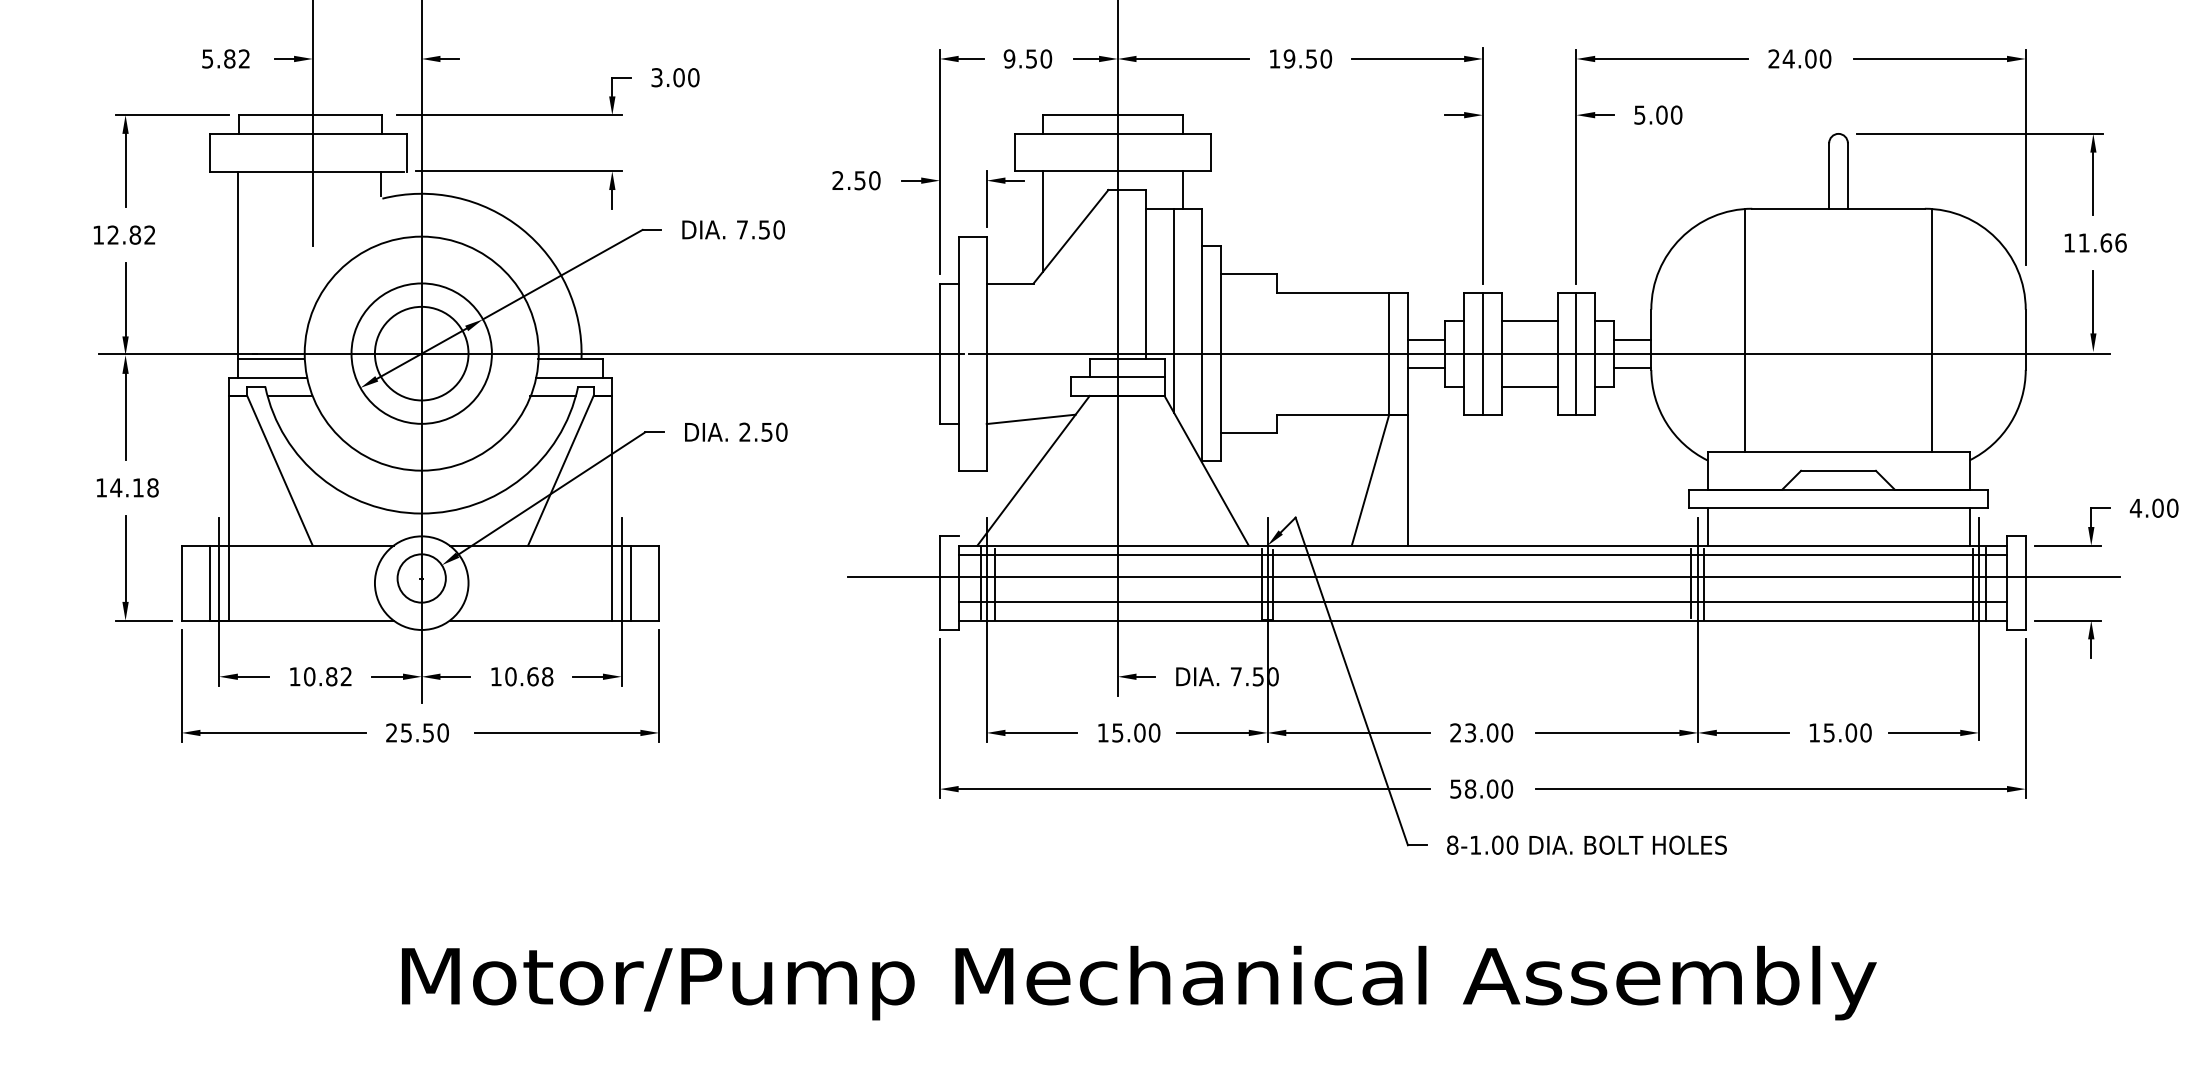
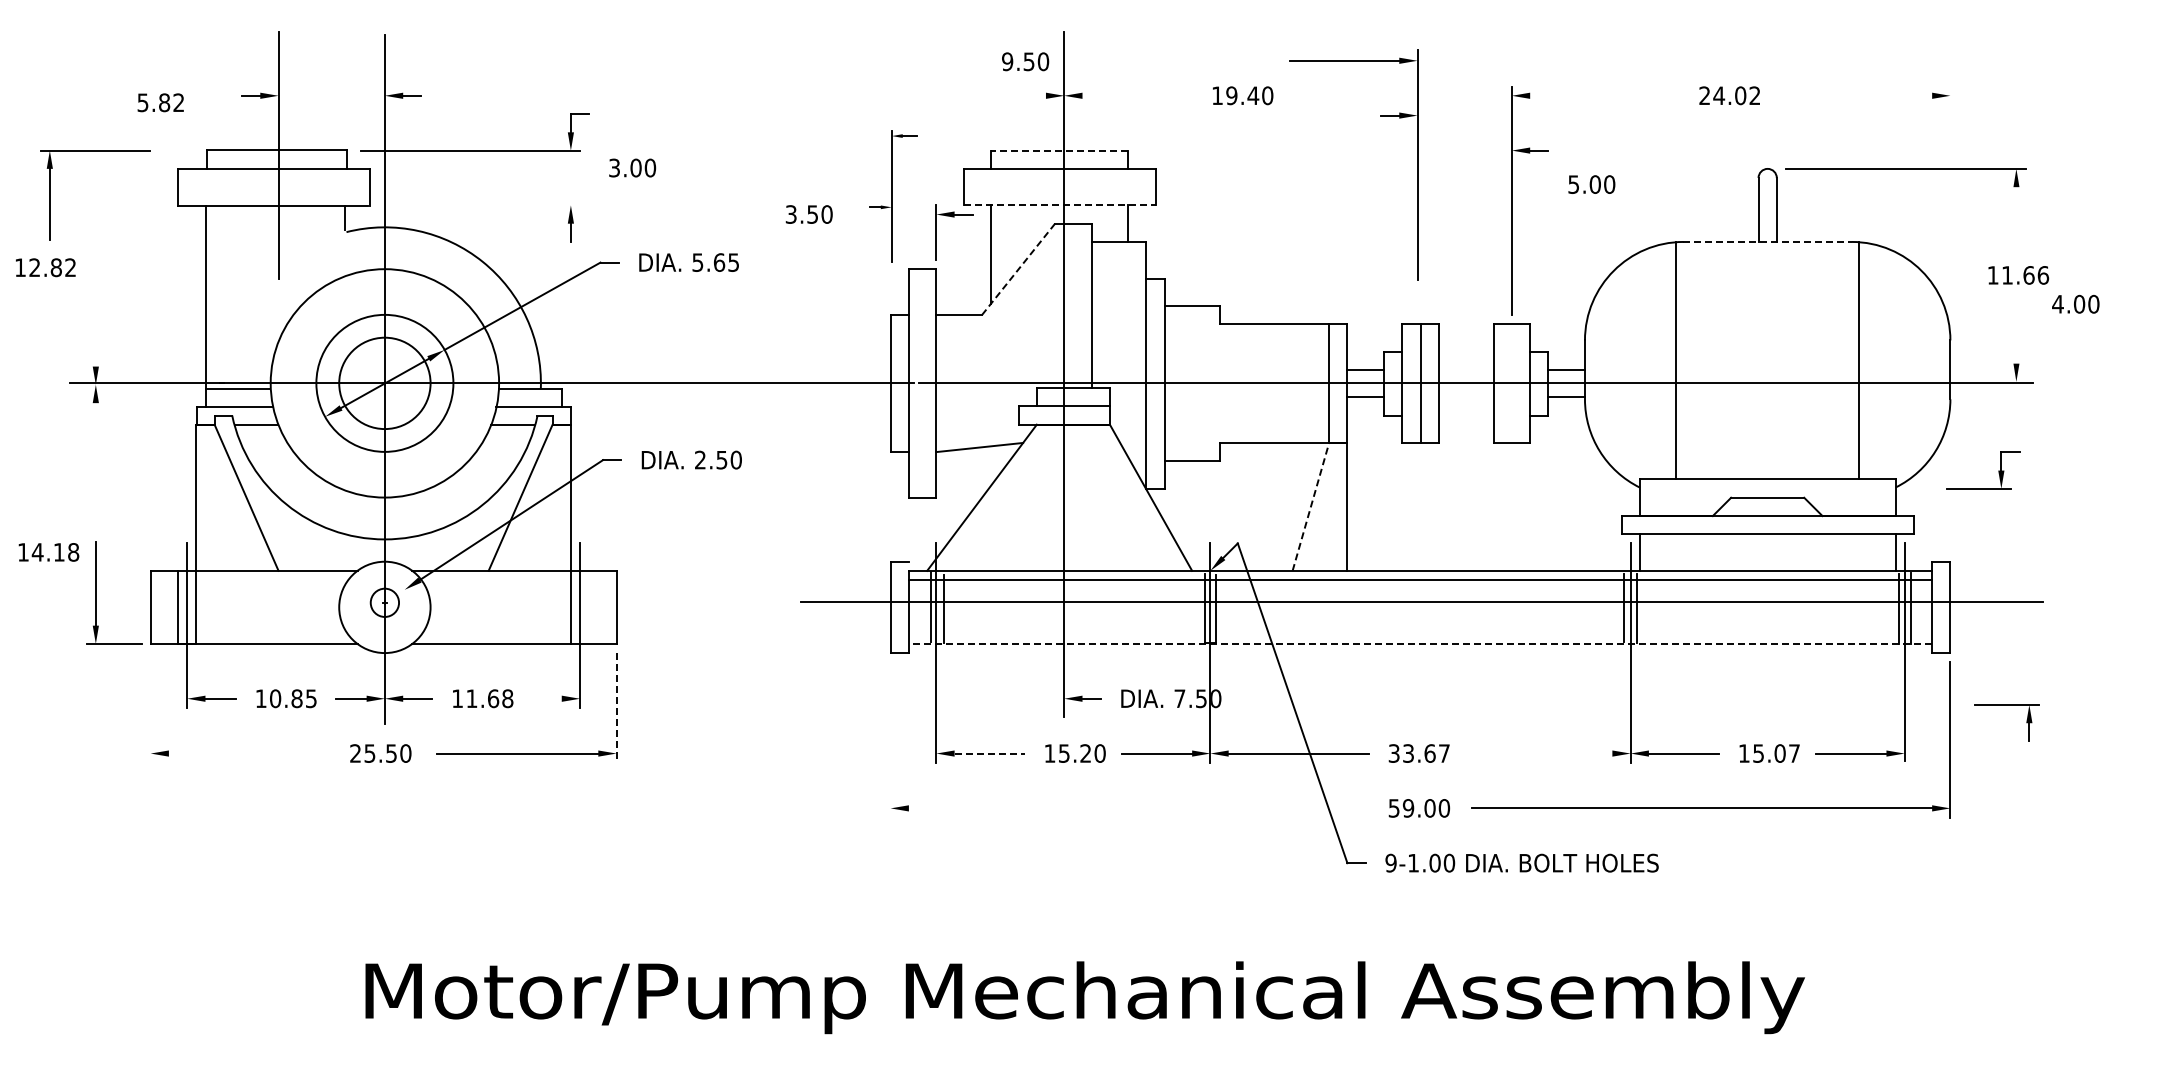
text: (225, 58) -> (160, 102), moved
text: (1027, 58) -> (1025, 61), moved
line: (1086, 58) -> (1033, 95), removed
line: (1192, 58) -> (1137, 95), removed
text: (1311, 58) -> (1253, 95), 19.50 -> 19.40
line: (1671, 58) -> (1604, 95), removed
text: (1825, 58) -> (1754, 95), 24.00 -> 24.02
line: (1930, 58) -> (1857, 95), removed
text: (675, 77) -> (632, 167), moved
line: (1112, 115) -> (1059, 150), solid -> dashed
text: (1658, 115) -> (1591, 184), moved
part: (172, 116) -> (95, 151), moved
part: (1444, 116) -> (1380, 116), moved
line: (2025, 157) -> (1950, 191), removed
part: (942, 162) -> (893, 196), size x0.6
line: (518, 171) -> (479, 205), removed
line: (1112, 171) -> (1059, 205), solid -> dashed
text: (837, 180) -> (790, 214), 2.50 -> 3.50
line: (2093, 183) -> (2016, 217), removed
line: (1839, 208) -> (1768, 241), solid -> dashed
text: (760, 229) -> (715, 262), 7.50 -> 5.65
text: (124, 234) -> (45, 267), moved
line: (1070, 236) -> (1018, 269), solid -> dashed
line: (125, 299) -> (95, 330), removed
line: (2093, 301) -> (2016, 332), removed
line: (1174, 309) -> (1119, 340), removed
line: (1528, 320) -> (1465, 351), removed
line: (1576, 353) -> (1511, 383), removed
line: (1528, 386) -> (1465, 415), removed
line: (125, 416) -> (95, 444), removed
line: (1370, 479) -> (1310, 506), solid -> dashed
text: (127, 487) -> (48, 552), moved
text: (2153, 507) -> (2075, 303), moved
part: (2088, 526) -> (1998, 470), moved
circle: (421, 578) -> (384, 602), size x0.6
line: (631, 582) -> (589, 606), removed
line: (1482, 601) -> (1420, 625), removed
line: (1482, 620) -> (1420, 643), solid -> dashed
part: (2067, 621) -> (2006, 705), moved
text: (346, 676) -> (311, 698), 10.82 -> 10.85
text: (510, 676) -> (471, 698), 10.68 -> 11.68
line: (587, 676) -> (546, 698), removed
line: (181, 685) -> (150, 707), removed
line: (659, 685) -> (616, 707), solid -> dashed
line: (939, 718) -> (890, 739), removed
line: (283, 732) -> (249, 753), removed
line: (1041, 732) -> (989, 753), solid -> dashed
text: (1139, 732) -> (1085, 753), 15.00 -> 15.20
text: (1481, 732) -> (1419, 753), 23.00 -> 33.67
line: (1607, 732) -> (1542, 753), removed
text: (1866, 732) -> (1794, 753), 15.00 -> 15.07
line: (1193, 789) -> (1138, 808), removed
text: (1470, 789) -> (1408, 808), 58.00 -> 59.00
text: (1452, 845) -> (1390, 863), 8-1.00 -> 9-1.00

